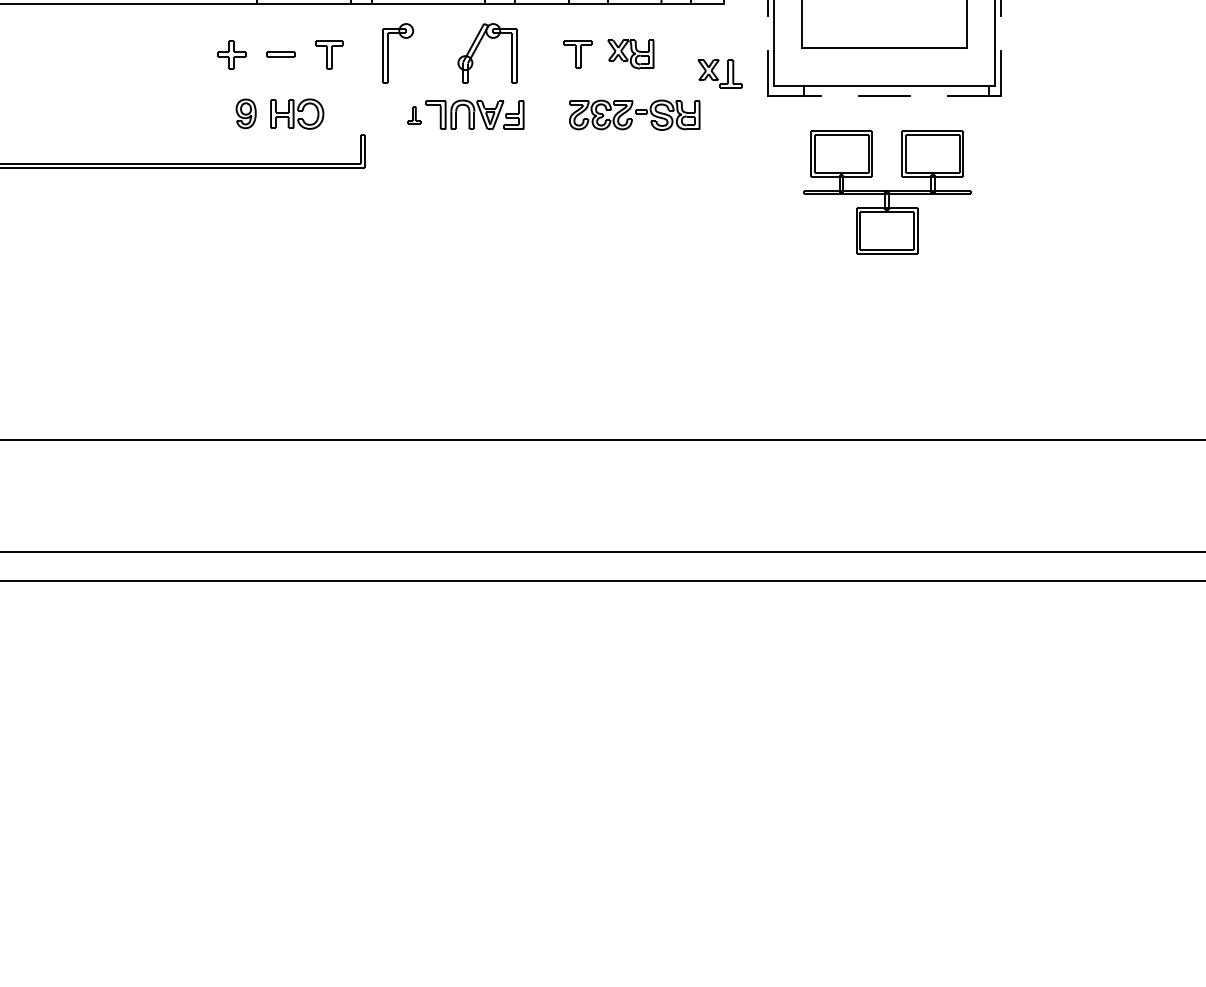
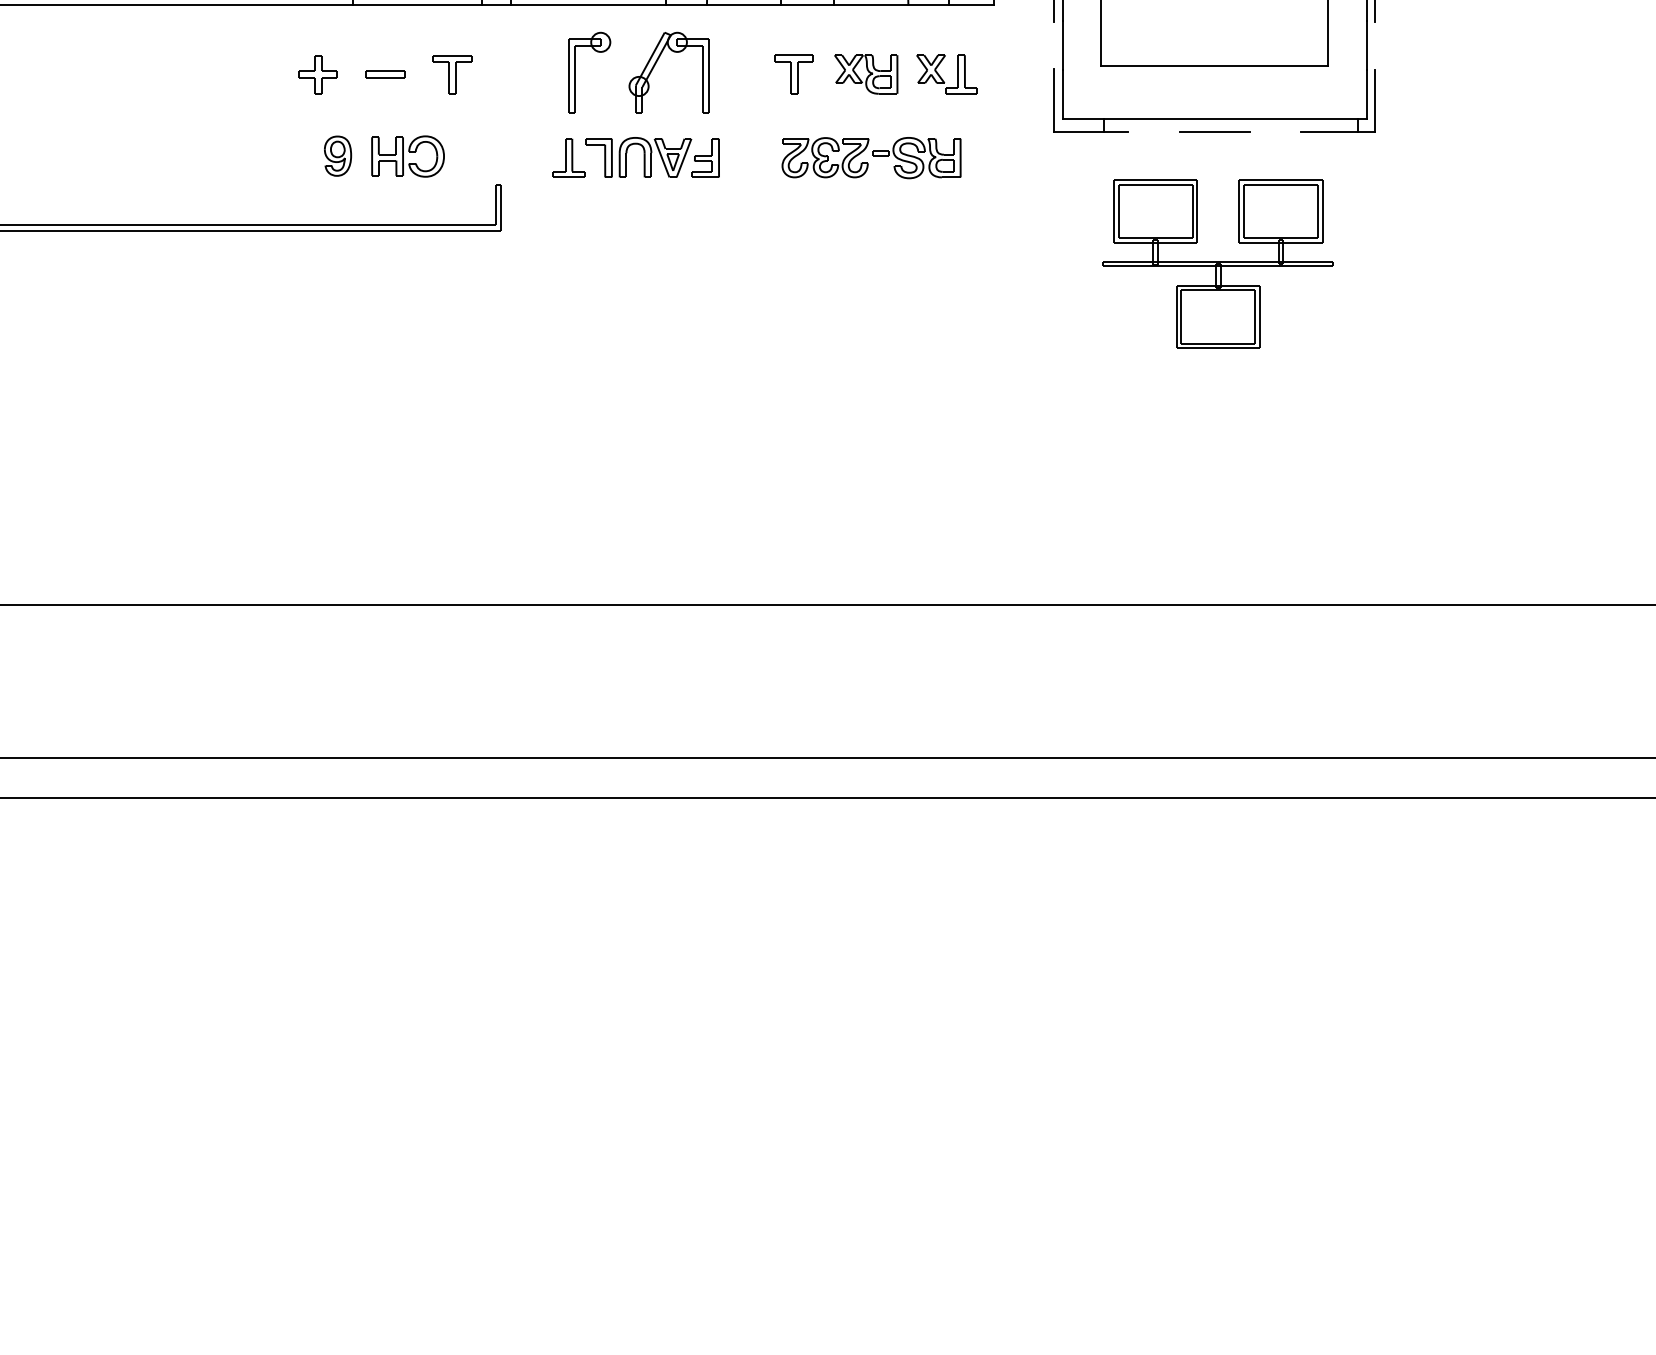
part: (387, 52) -> (575, 72), moved
part: (719, 74) -> (946, 74), moved
part: (414, 114) -> (568, 157), size x1.67

